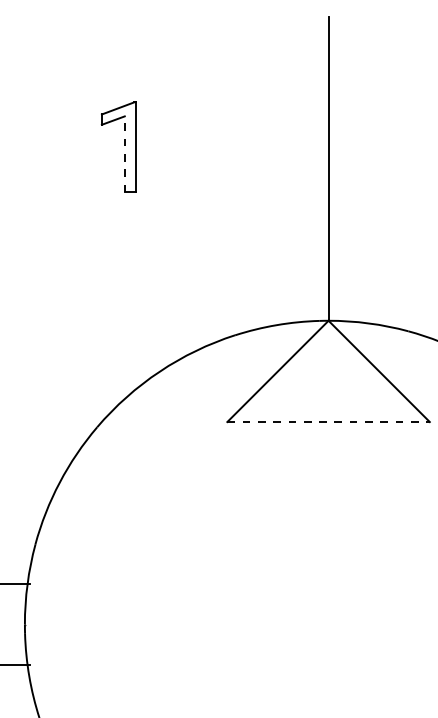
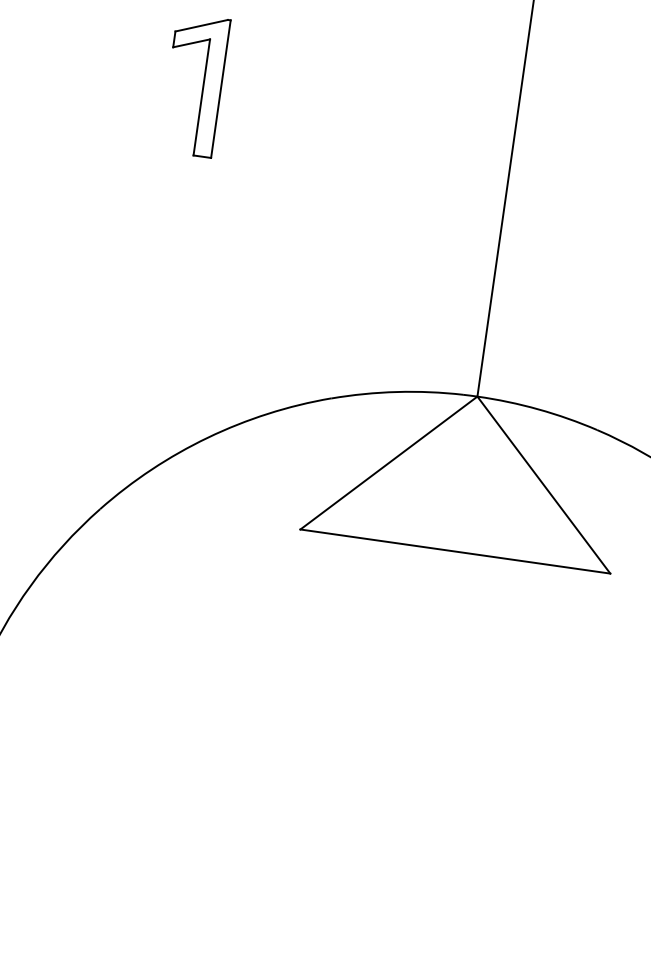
line: (124, 154) -> (201, 97), dashed -> solid
line: (329, 422) -> (456, 552), dashed -> solid

